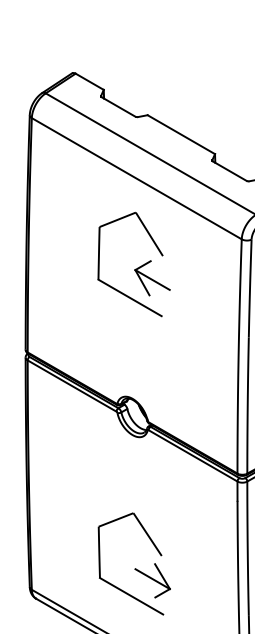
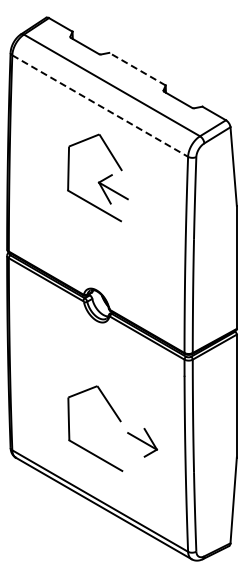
line: (181, 135) -> (137, 69), solid -> dashed
line: (137, 179) -> (100, 106), solid -> dashed
part: (152, 580) -> (142, 442), moved

